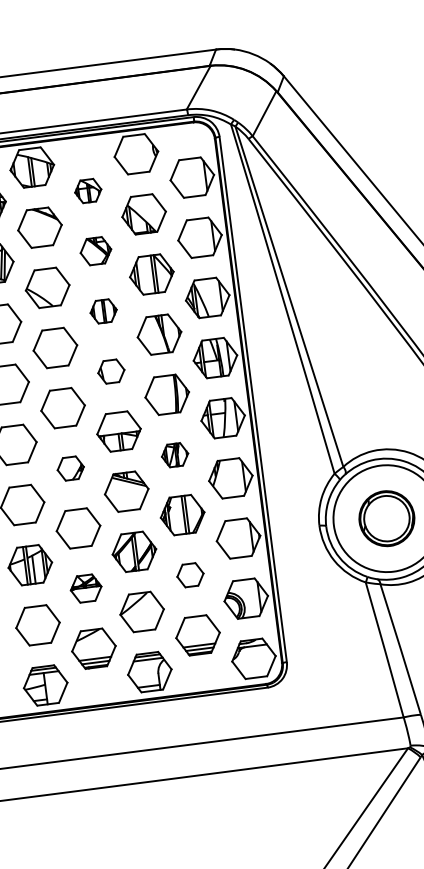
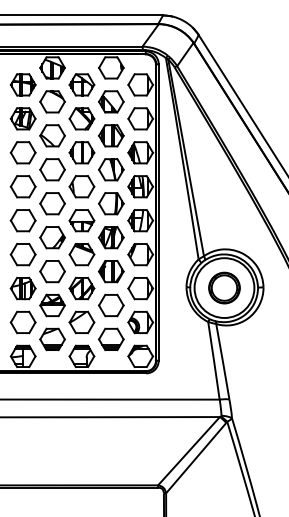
part: (87, 190) -> (81, 84), size x1.67
part: (95, 250) -> (81, 118), size x1.43
part: (102, 310) -> (81, 152), size x1.67
part: (110, 371) -> (81, 186), size x1.67
part: (175, 454) -> (111, 237), size x1.67
part: (70, 468) -> (52, 237), size x1.67
part: (190, 575) -> (111, 305), size x1.67
part: (86, 588) -> (52, 305), size x1.43

